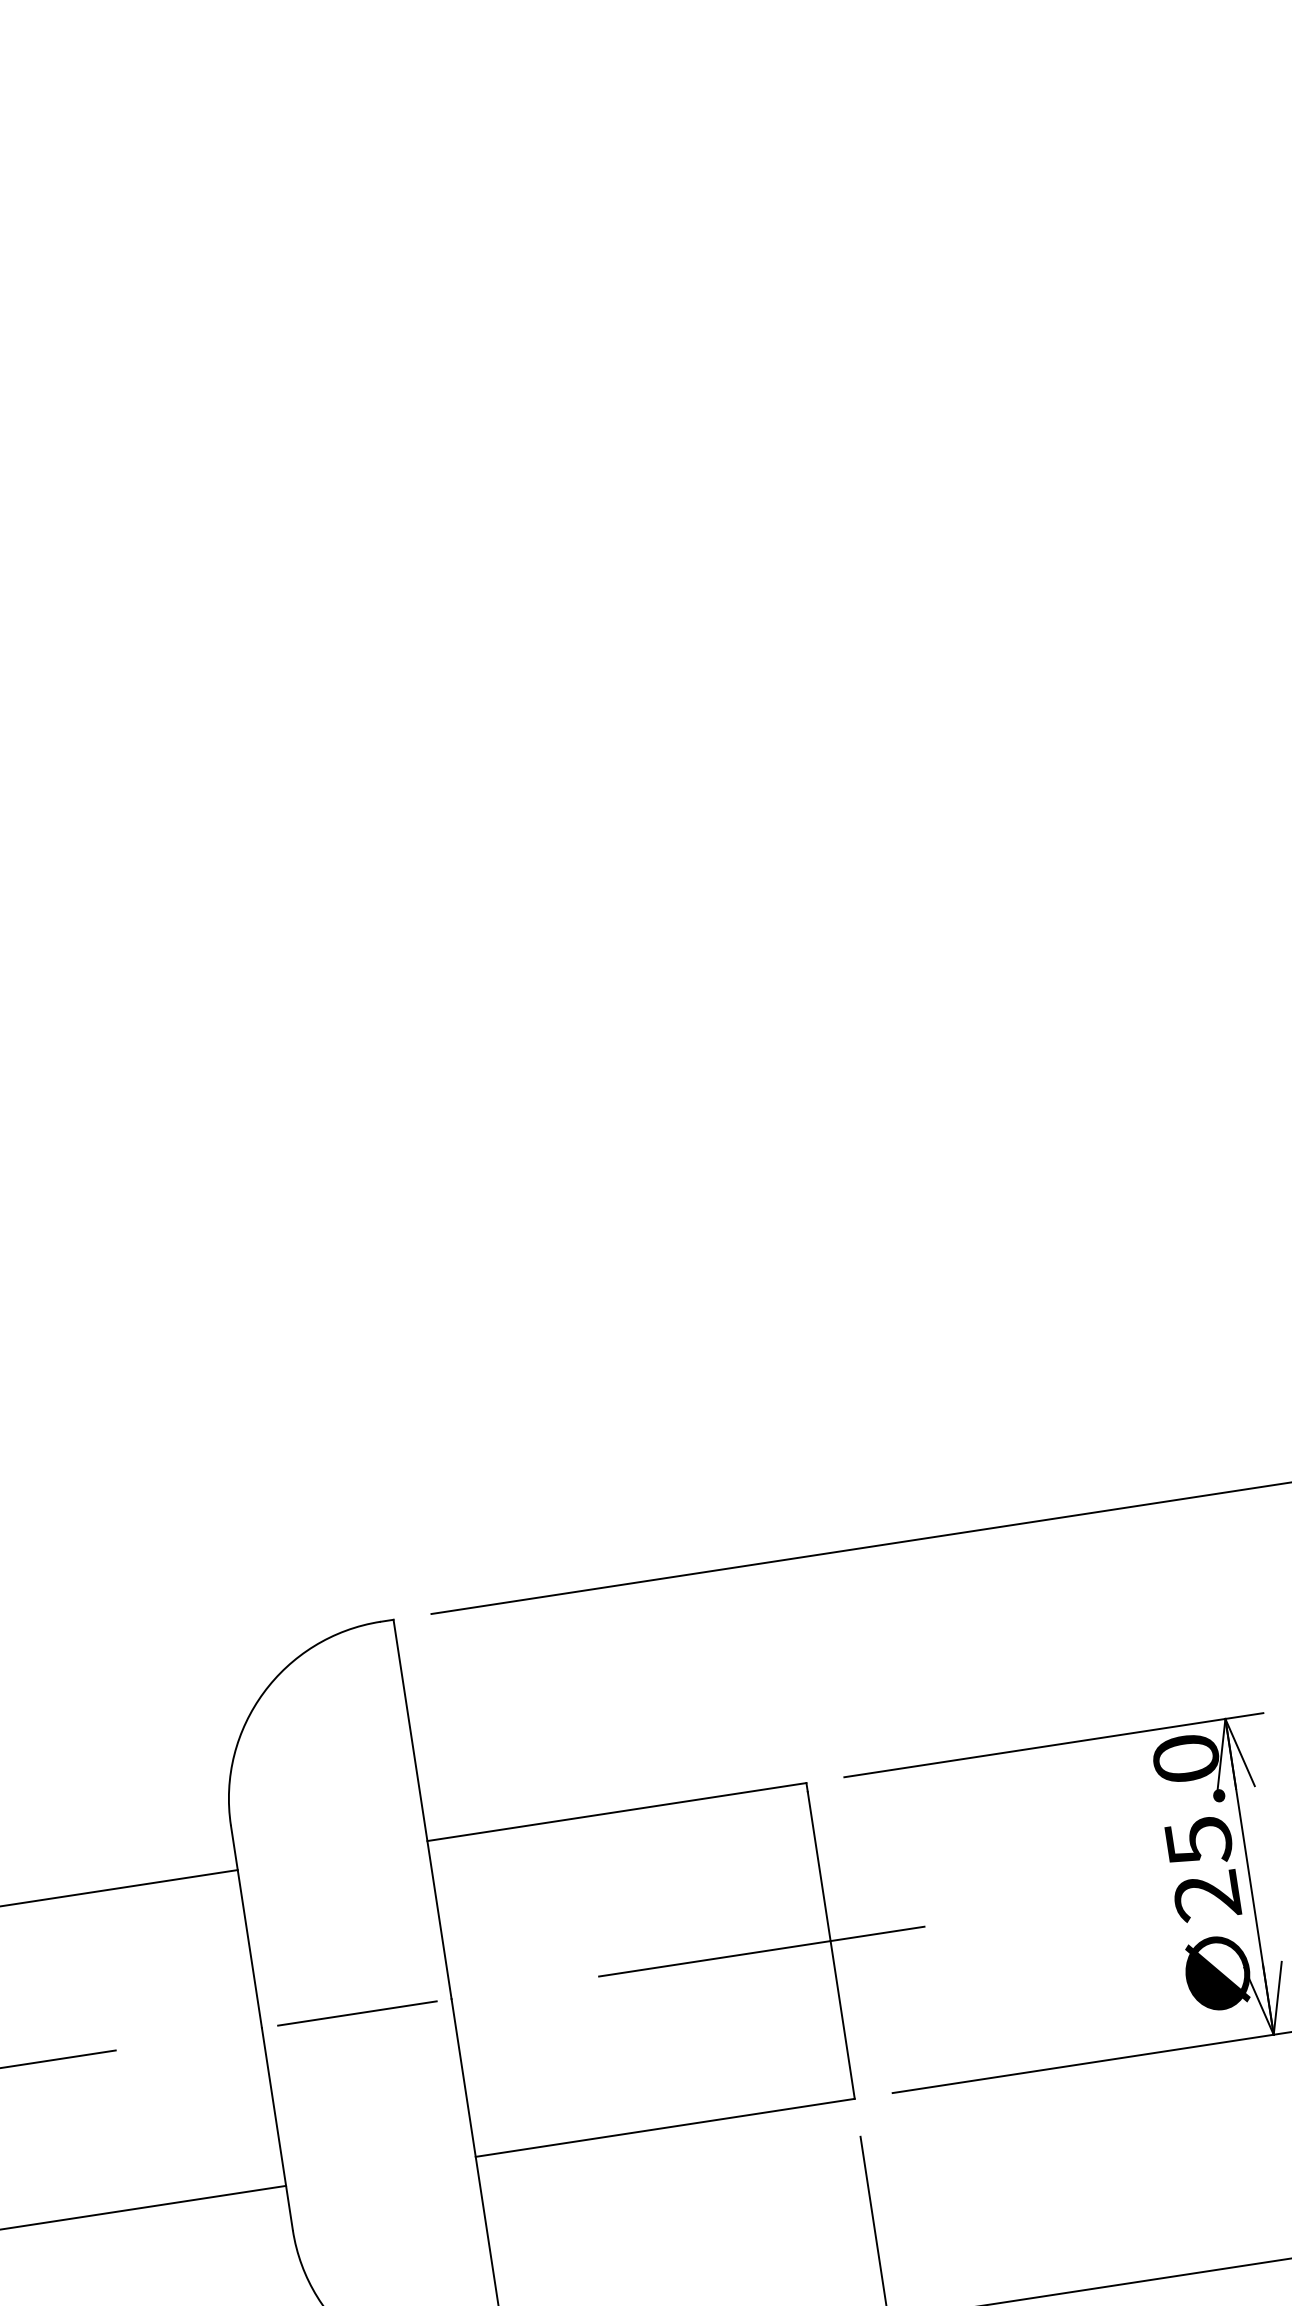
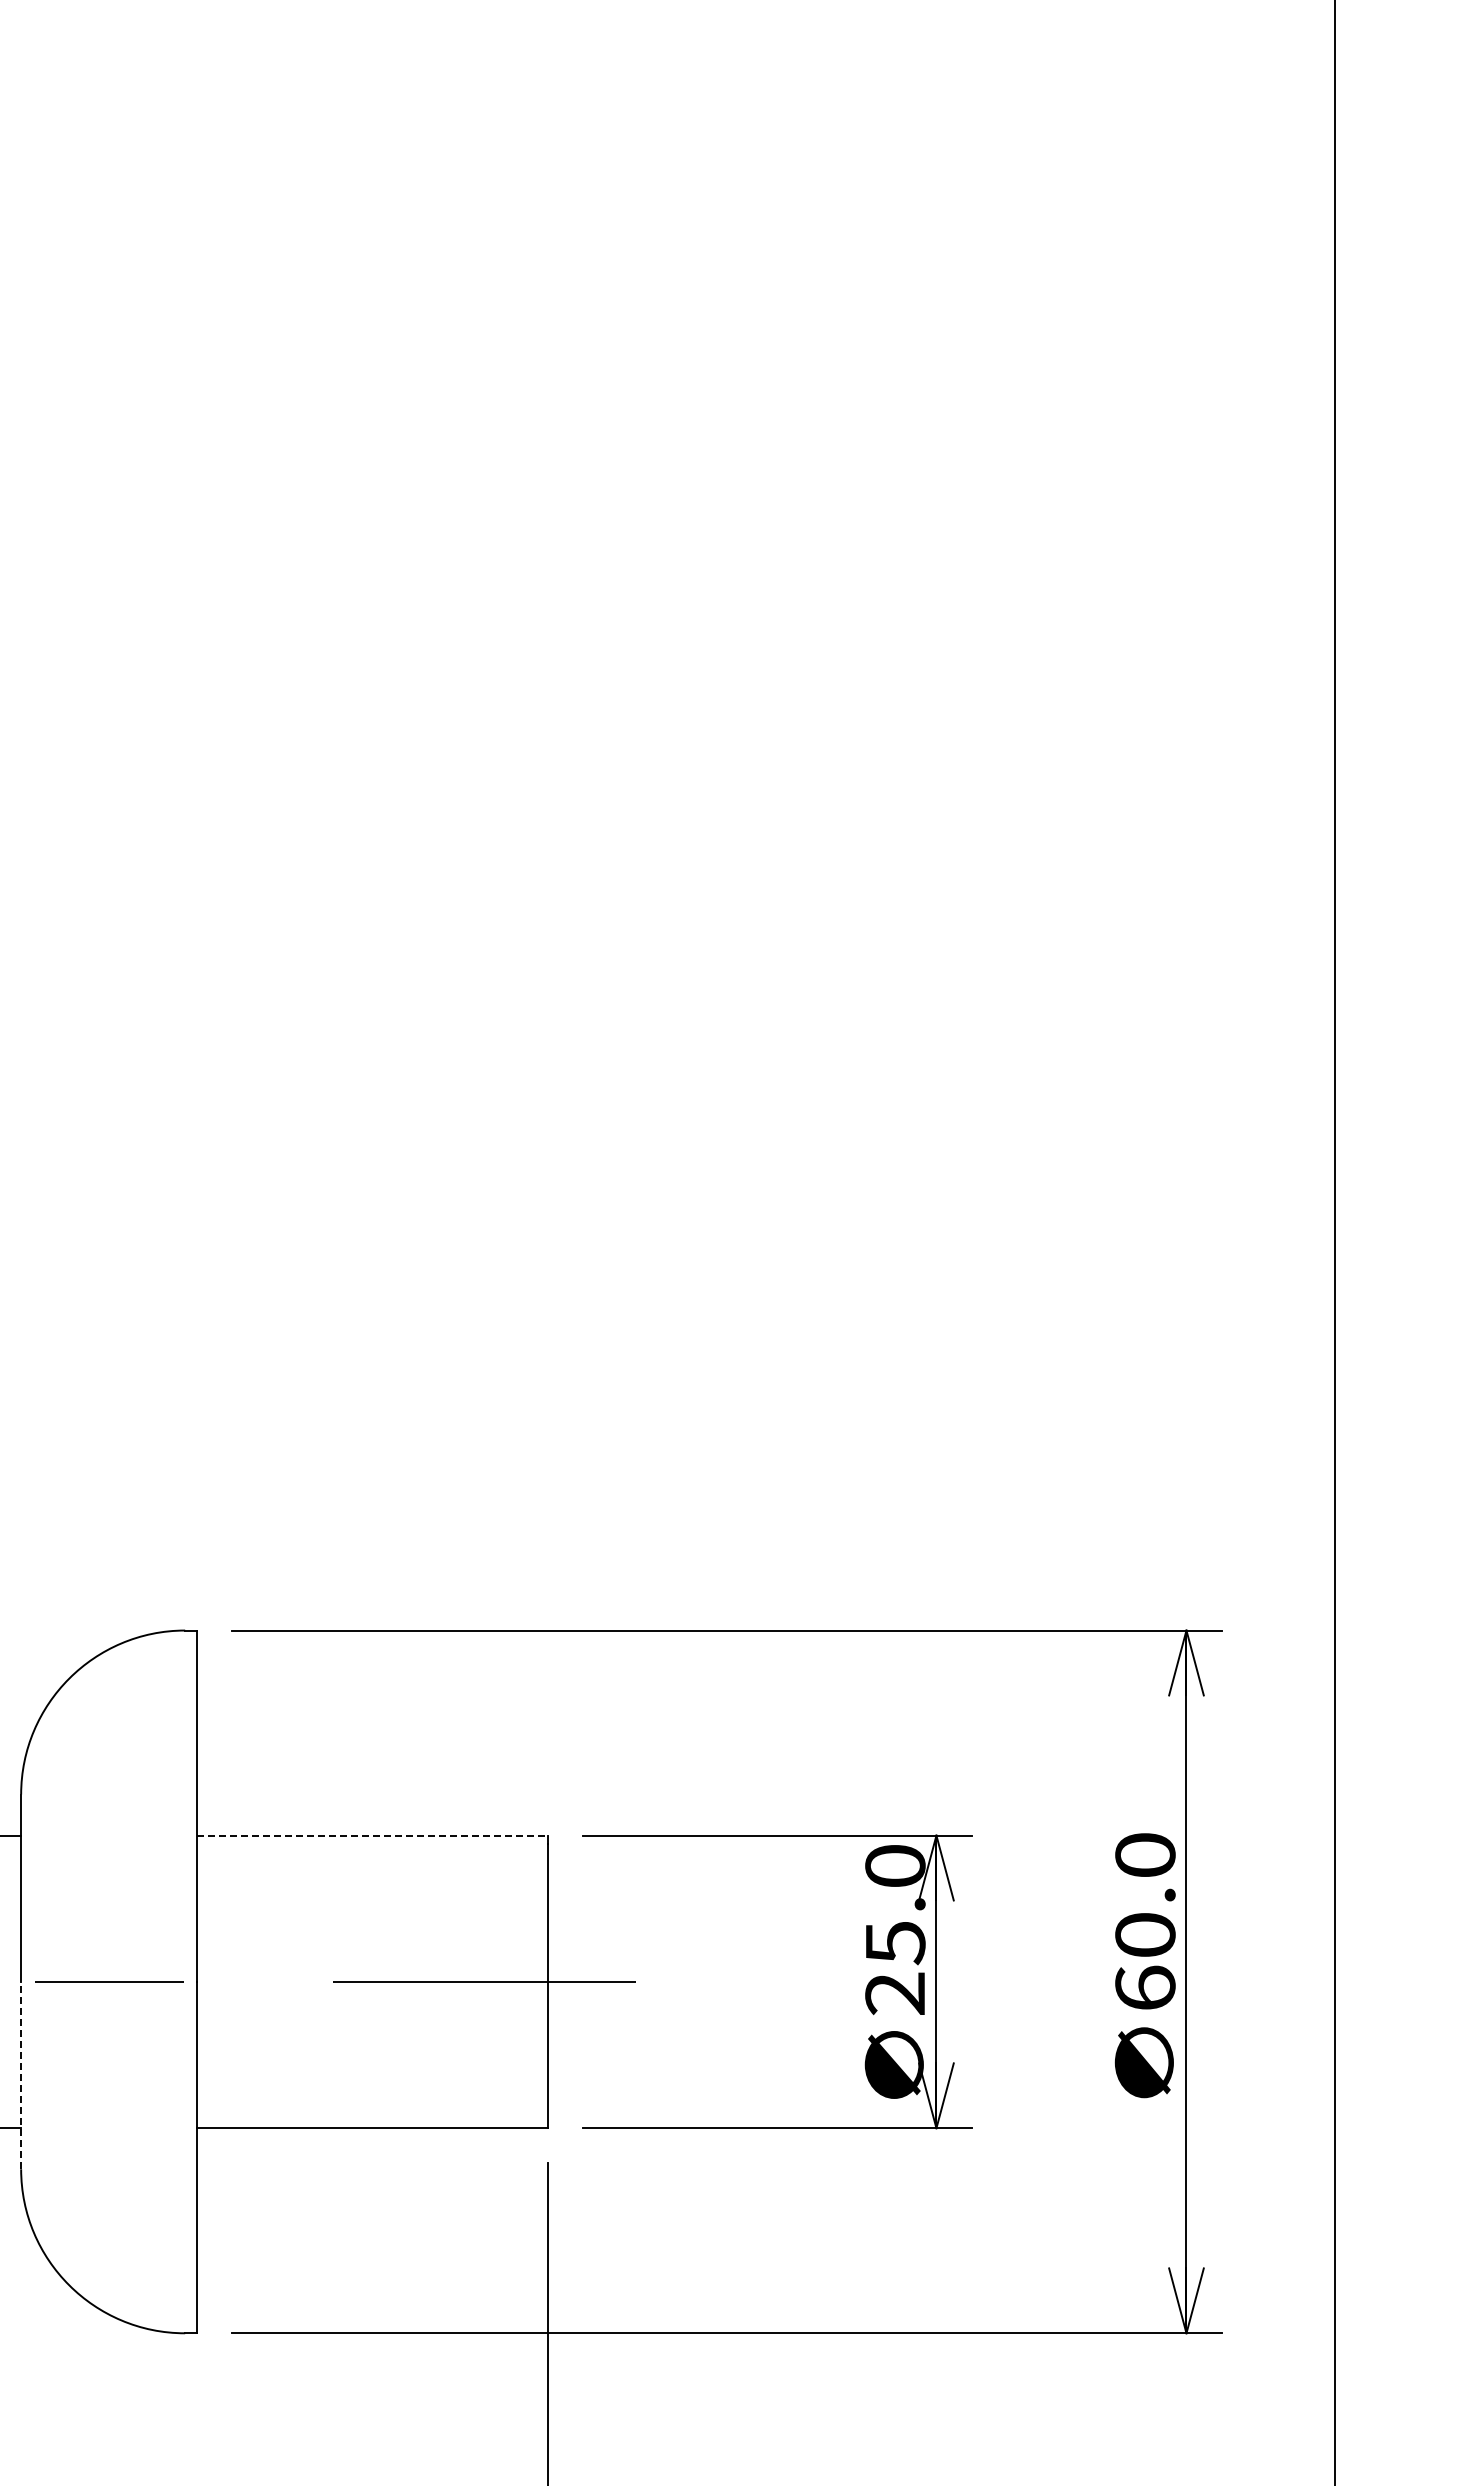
line: (616, 1811) -> (372, 1835), solid -> dashed
line: (277, 2128) -> (21, 2075), solid -> dashed

